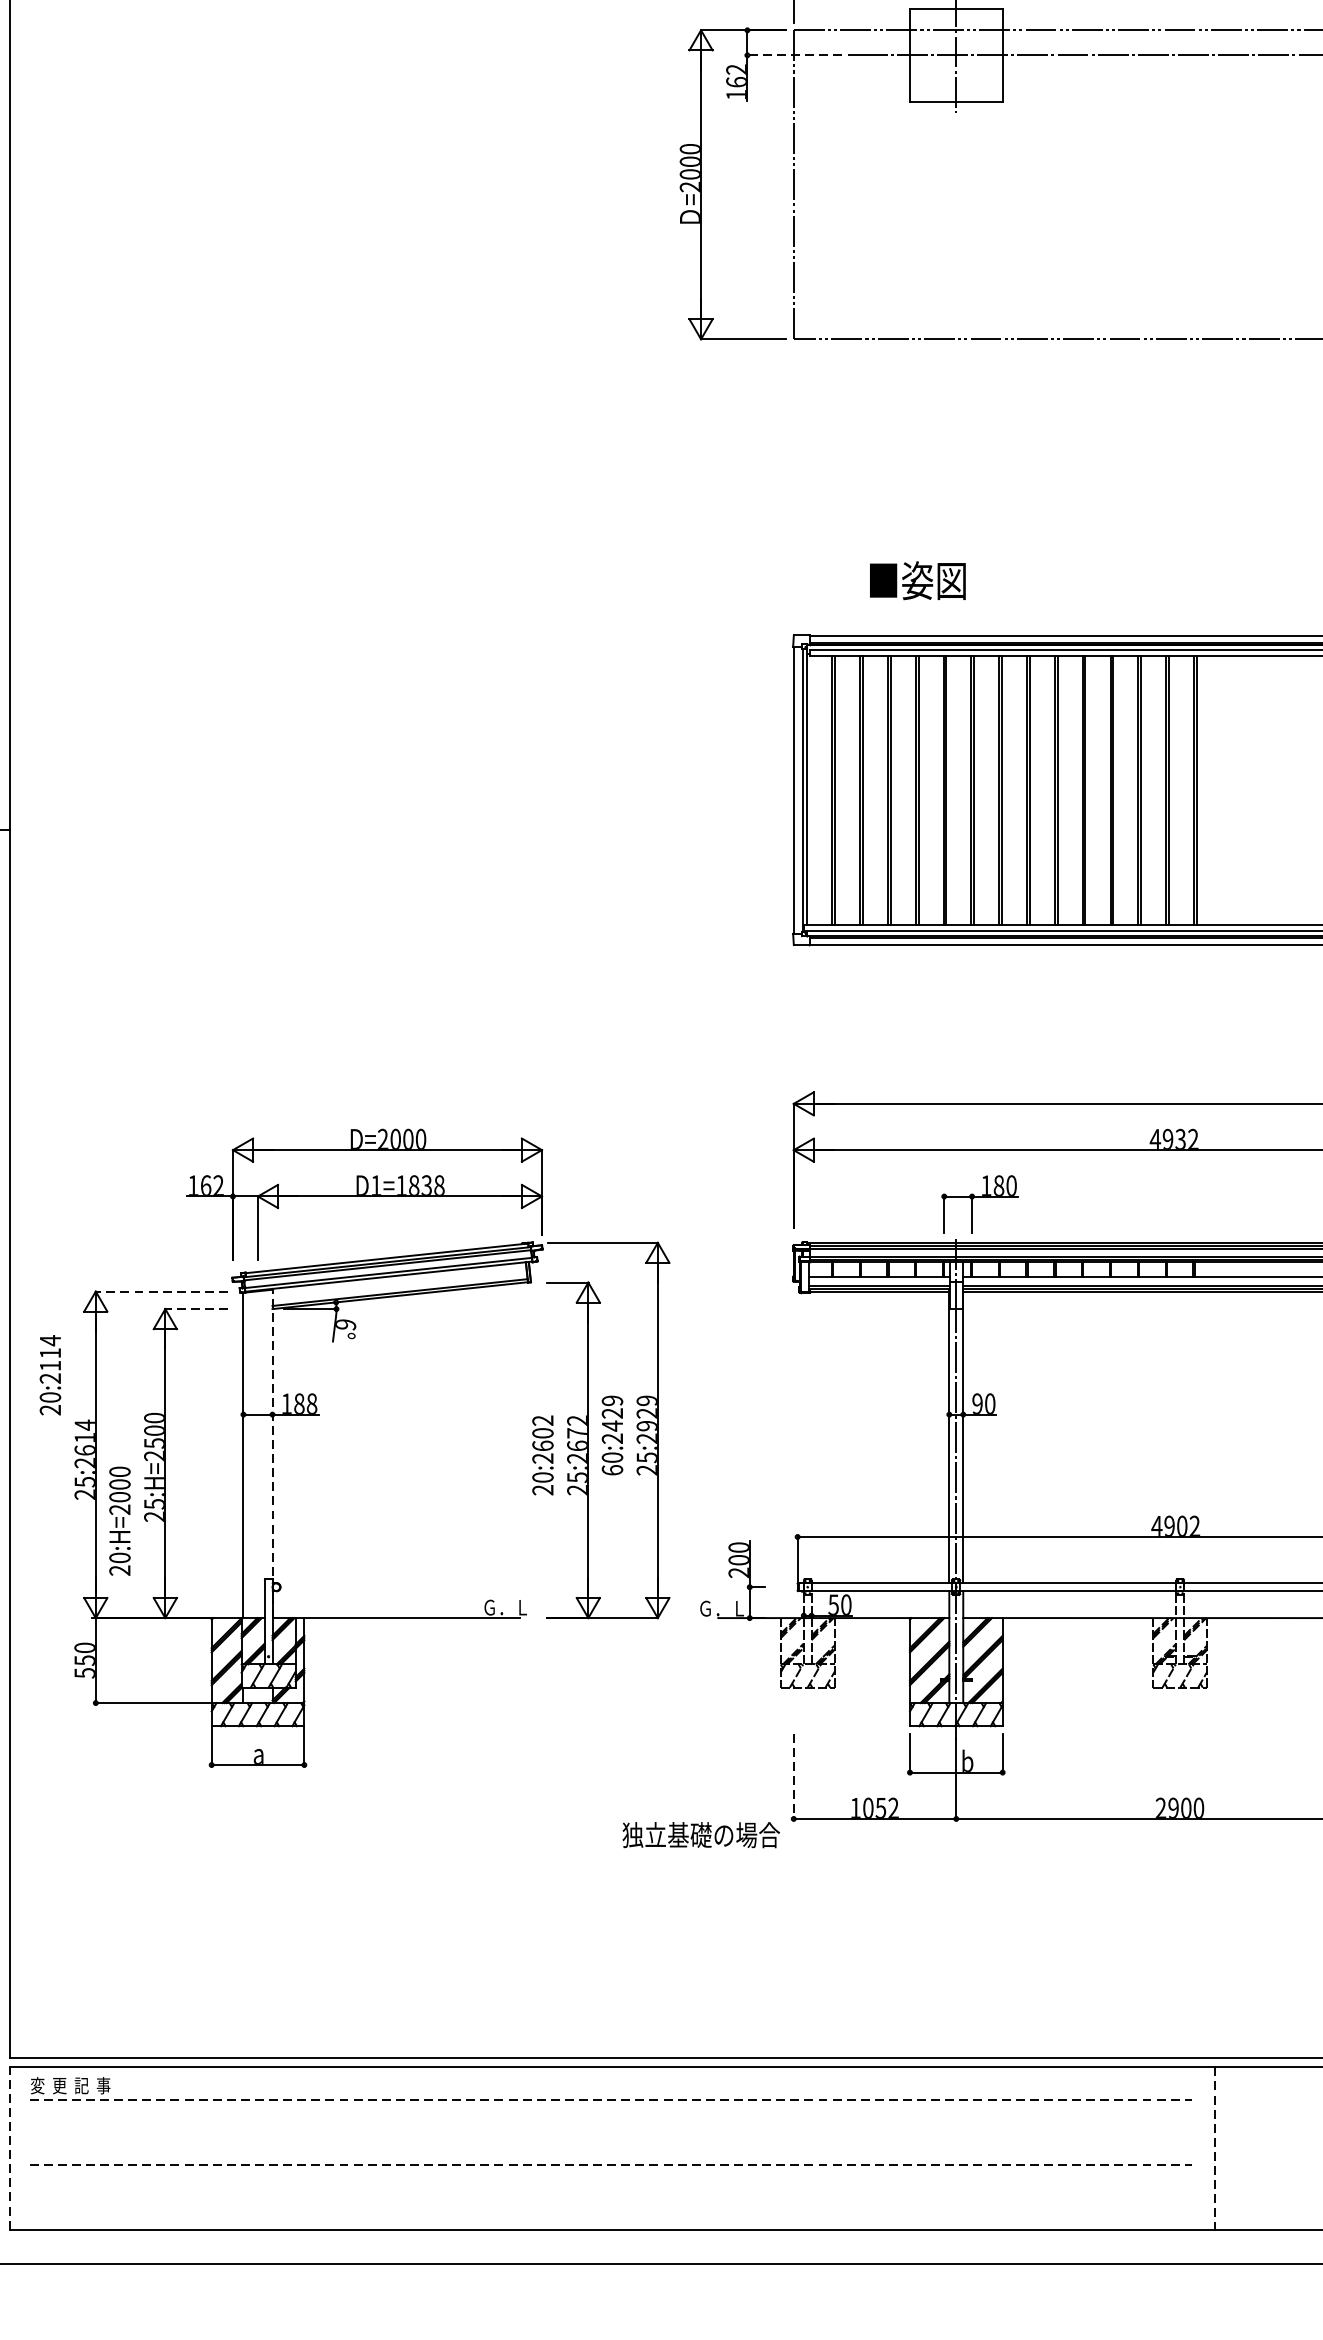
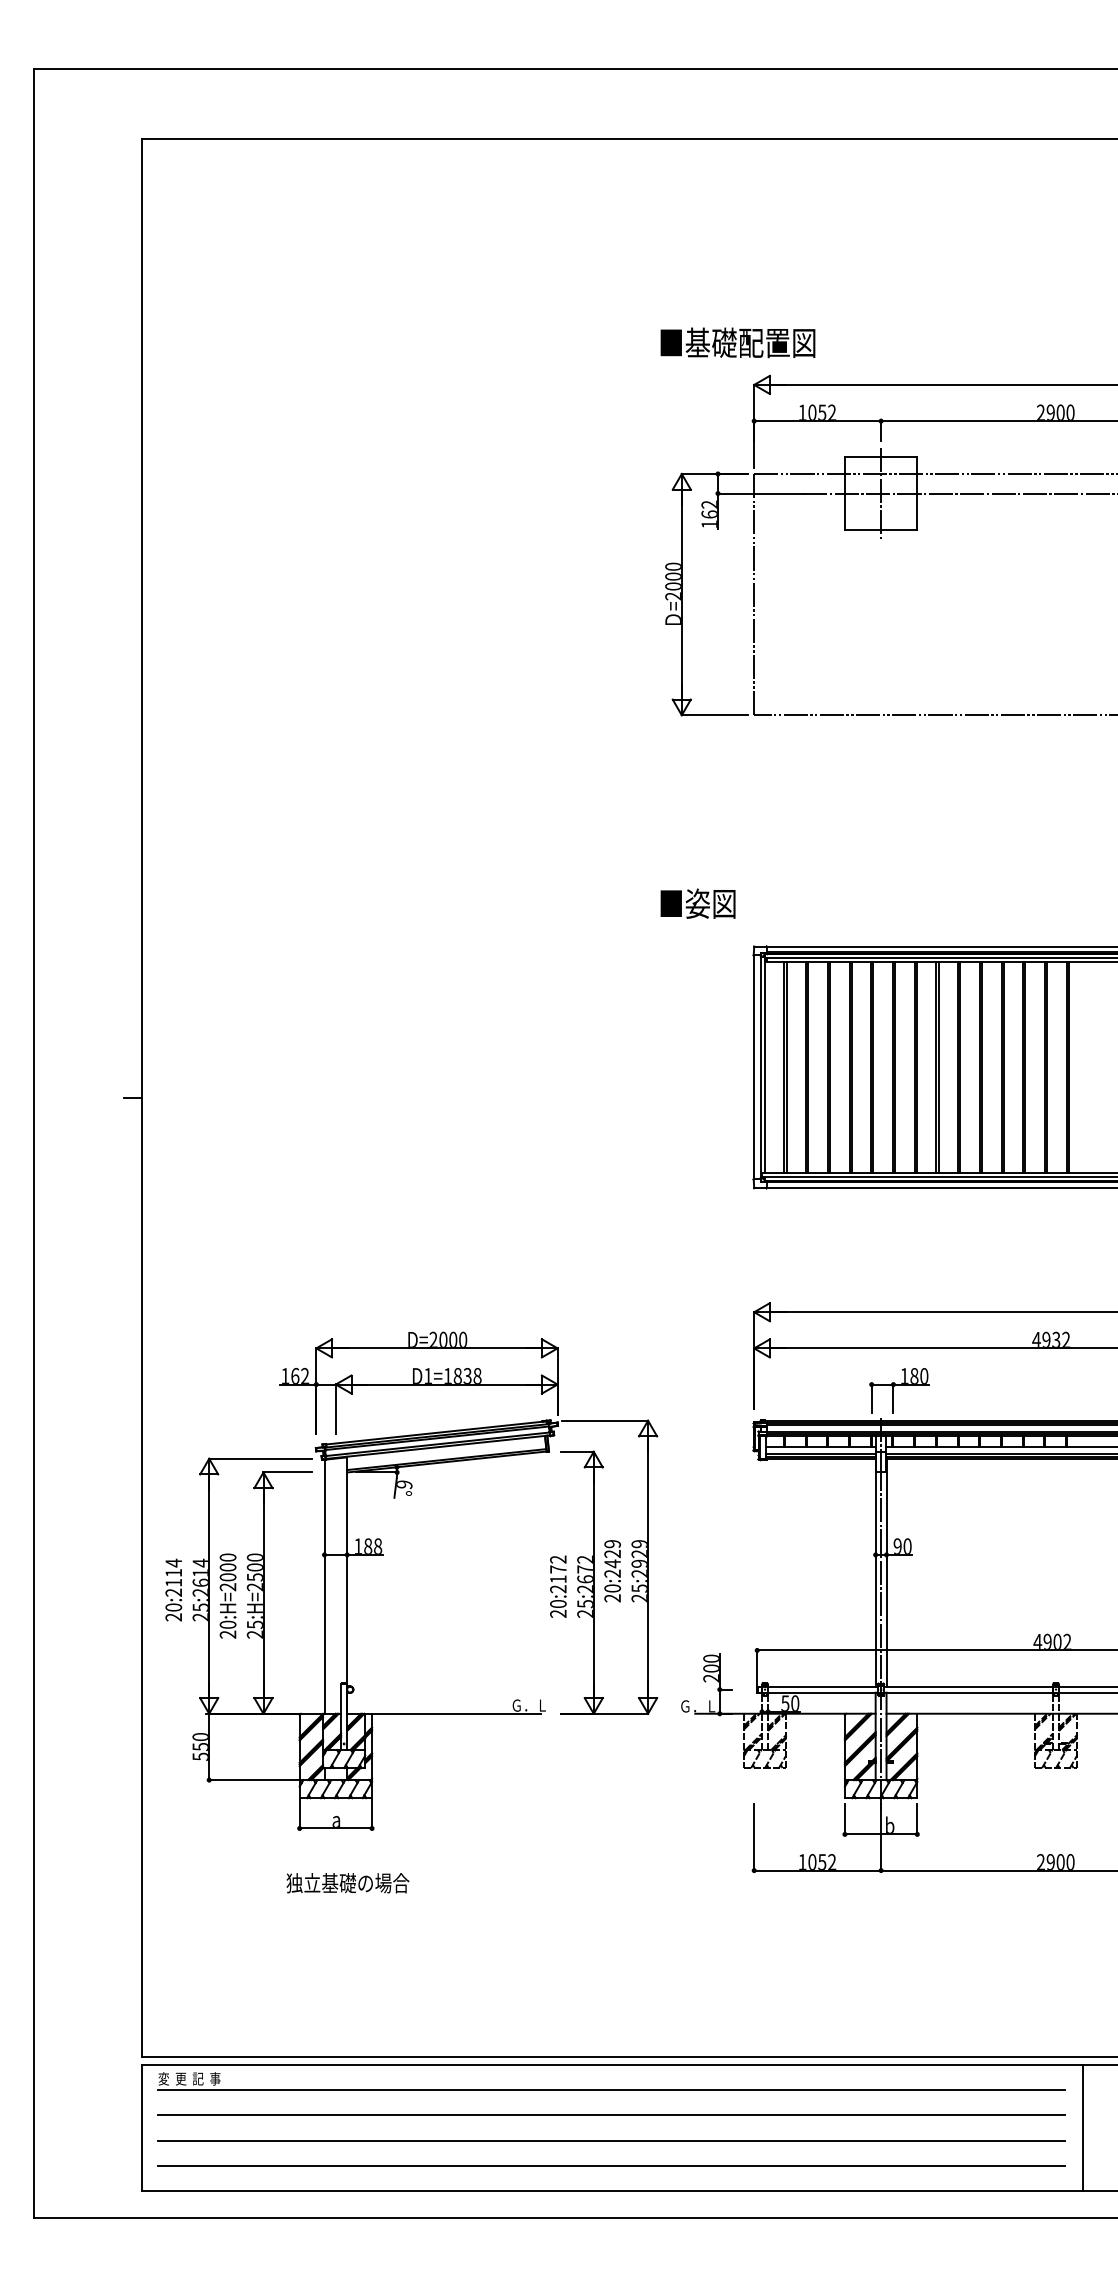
line: (801, 55) -> (760, 493), dashed -> solid
text: (917, 580) -> (697, 903), moved
line: (161, 1291) -> (260, 1458), dashed -> solid
line: (196, 1309) -> (287, 1472), dashed -> solid
text: (50, 1374) -> (173, 1589), moved
text: (543, 1439) -> (558, 1574), 20:2602 -> 20:2172
line: (272, 1453) -> (347, 1585), dashed -> solid
text: (612, 1470) -> (612, 1598), 60:2429 -> 20:2429
text: (119, 1520) -> (227, 1595), moved
line: (794, 1776) -> (754, 1837), dashed -> solid
text: (700, 1835) -> (347, 1883), moved
line: (611, 2099) -> (611, 2089), dashed -> solid
line: (611, 2132) -> (611, 2115), added
line: (10, 2147) -> (142, 2127), dashed -> solid
line: (1215, 2149) -> (1083, 2128), dashed -> solid
line: (611, 2164) -> (611, 2140), dashed -> solid
line: (611, 2196) -> (611, 2165), added

